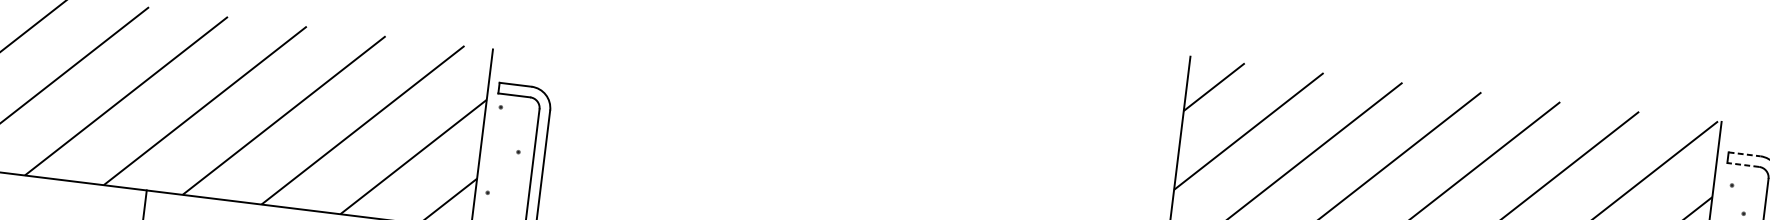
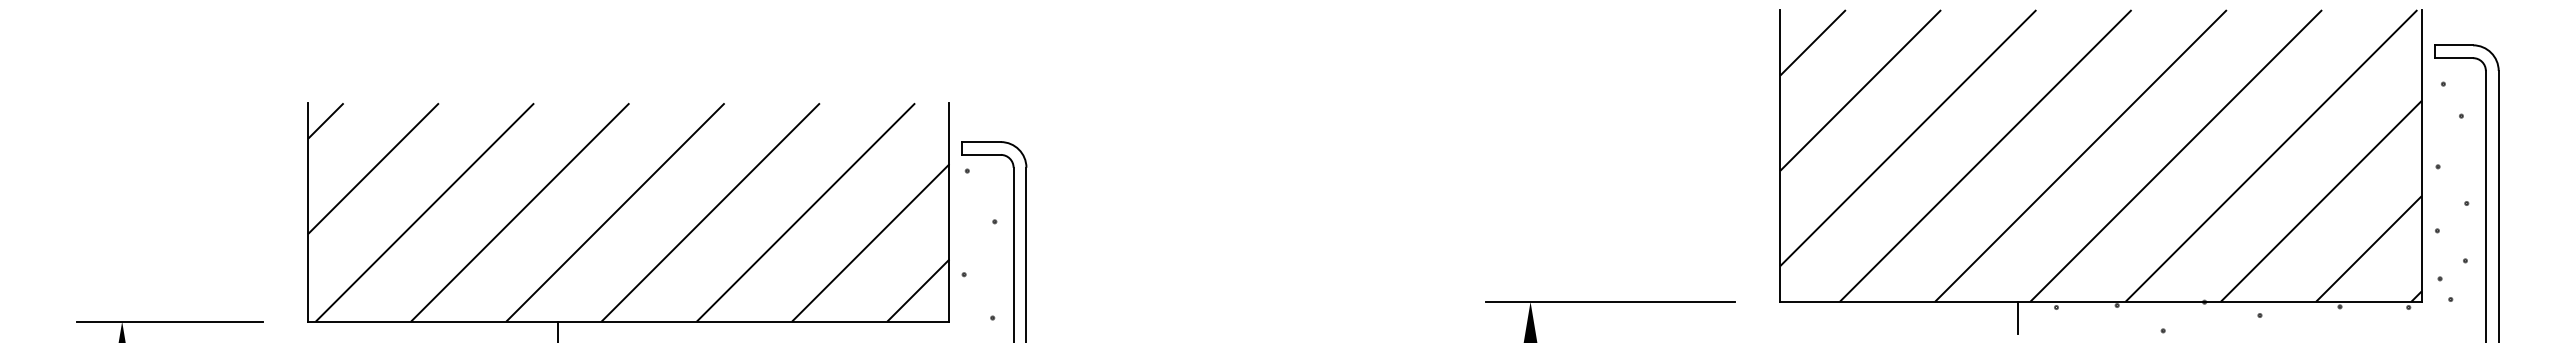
line: (1745, 154) -> (2454, 45), dashed -> solid
line: (1742, 165) -> (2453, 58), dashed -> solid

